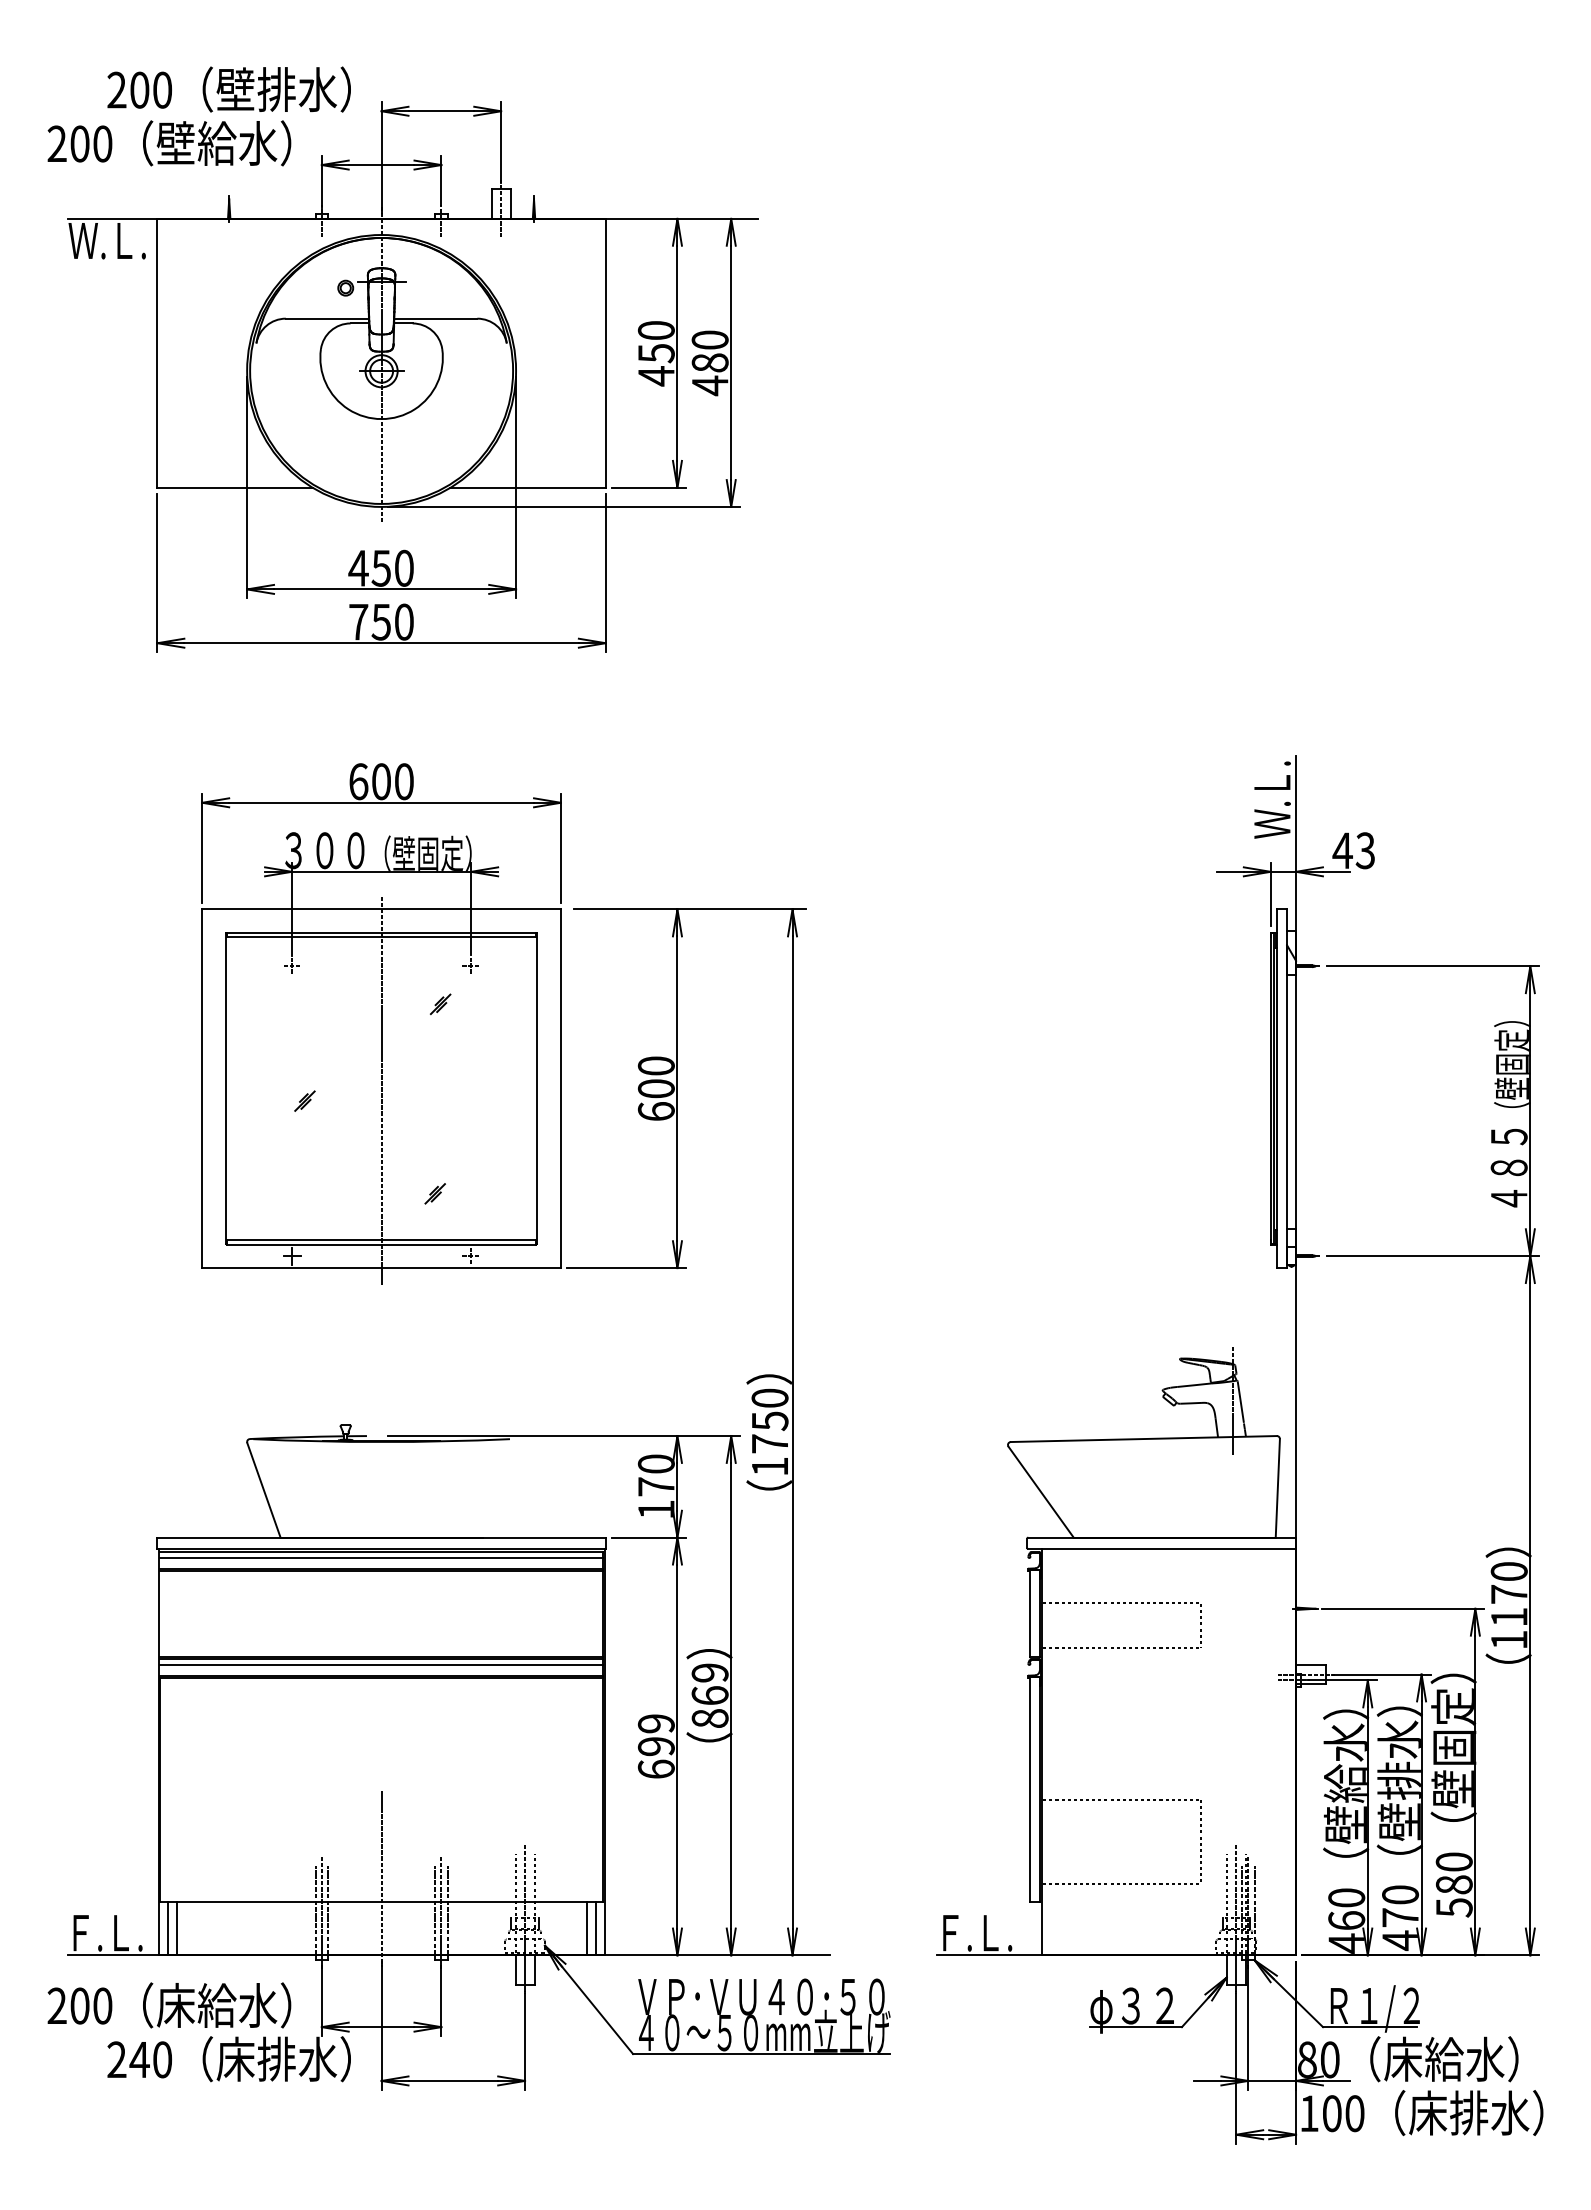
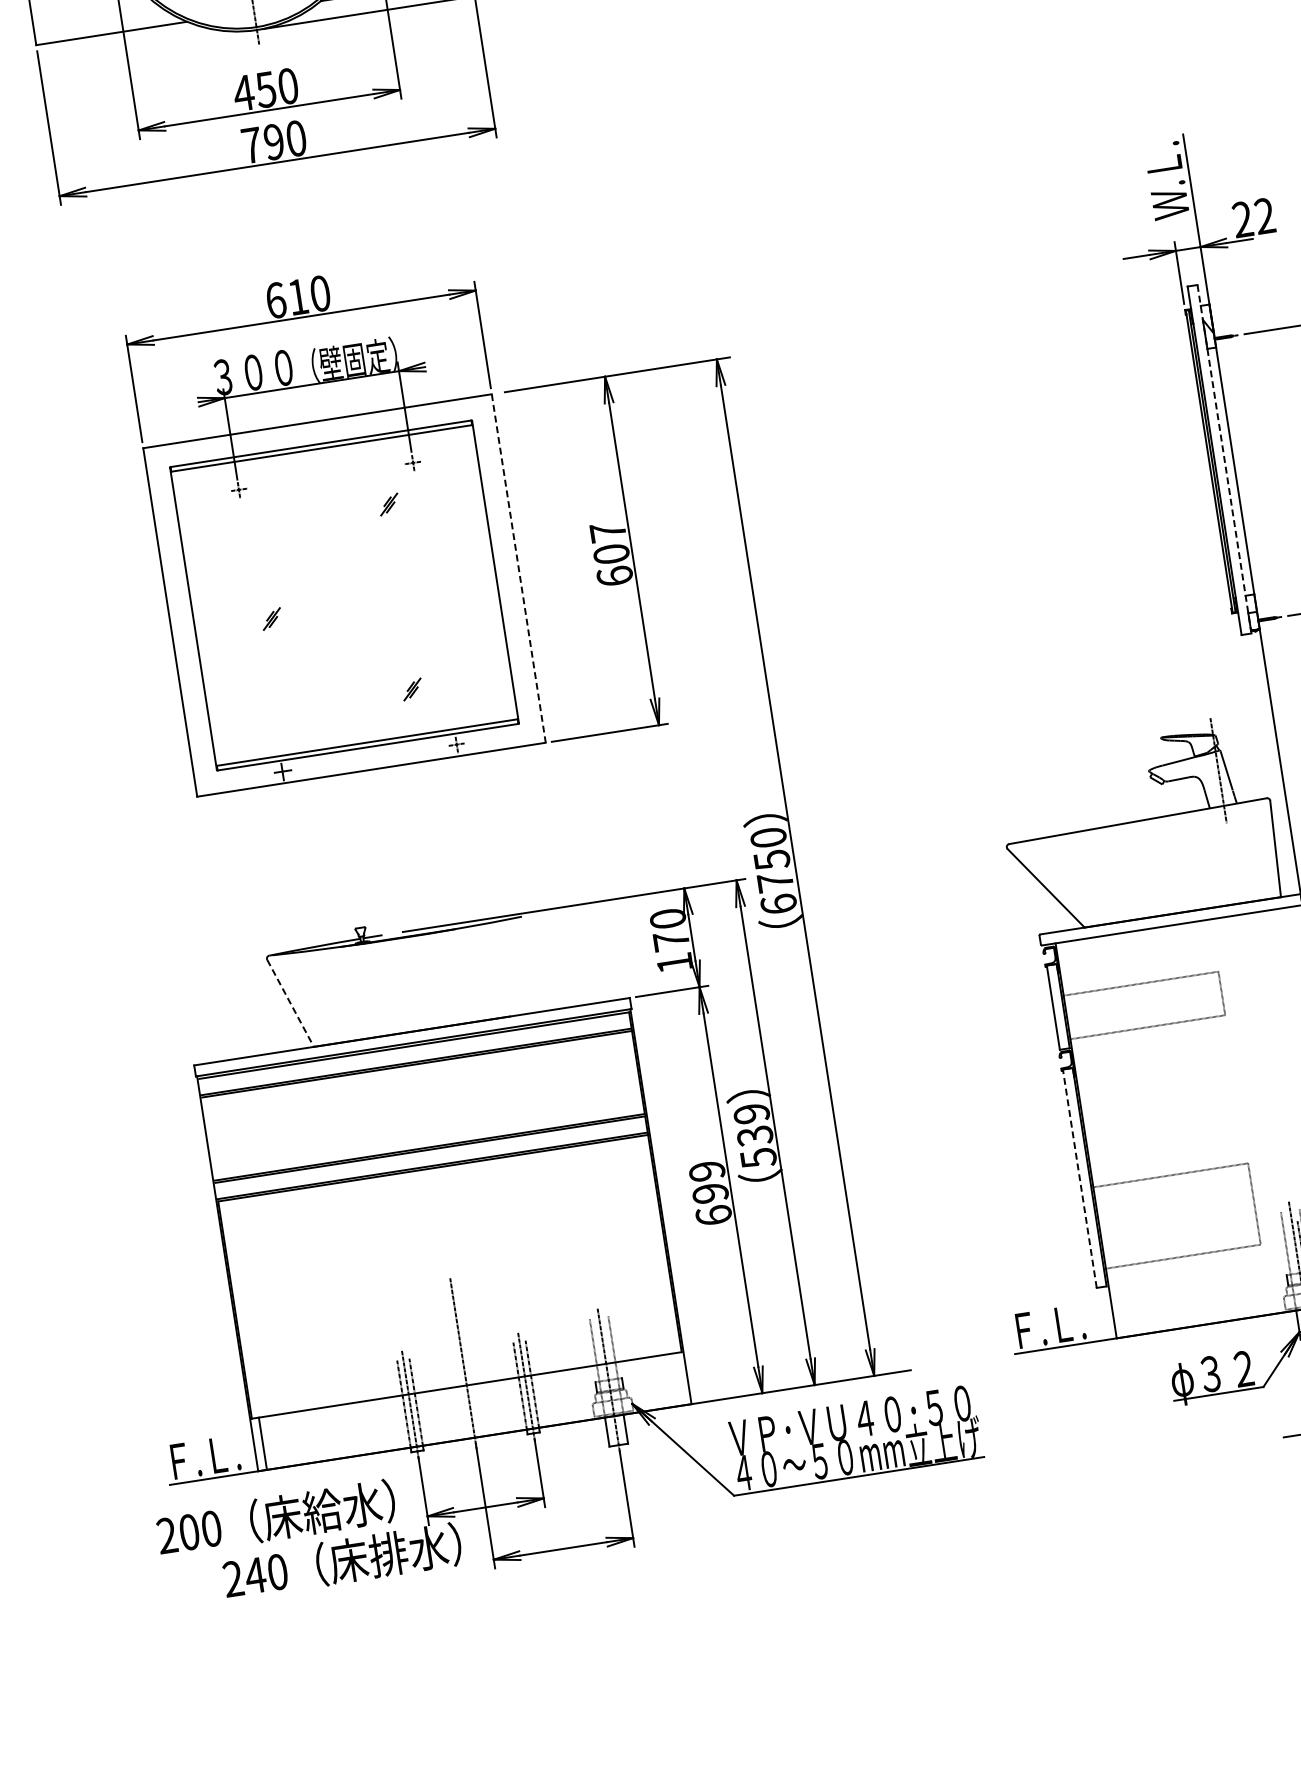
text: (380, 621) -> (273, 141), 750 -> 790
text: (381, 781) -> (298, 296), 600 -> 610
text: (1353, 850) -> (1253, 217), 43 -> 22
text: (655, 1065) -> (607, 531), 600 -> 607
line: (560, 1089) -> (518, 569), solid -> dashed
line: (1287, 1089) -> (1224, 459), solid -> dashed
line: (381, 1090) -> (344, 597), removed
text: (769, 1466) -> (778, 904), 1750 -> 6750
line: (264, 1490) -> (291, 1003), solid -> dashed
line: (381, 1557) -> (414, 1051), removed
line: (381, 1664) -> (431, 1155), removed
text: (709, 1707) -> (756, 1147), 869 -> 539
line: (1029, 1788) -> (1079, 1178), solid -> dashed
line: (176, 1928) -> (271, 1442), removed
line: (586, 1928) -> (669, 1380), removed
line: (595, 1928) -> (678, 1379), removed

